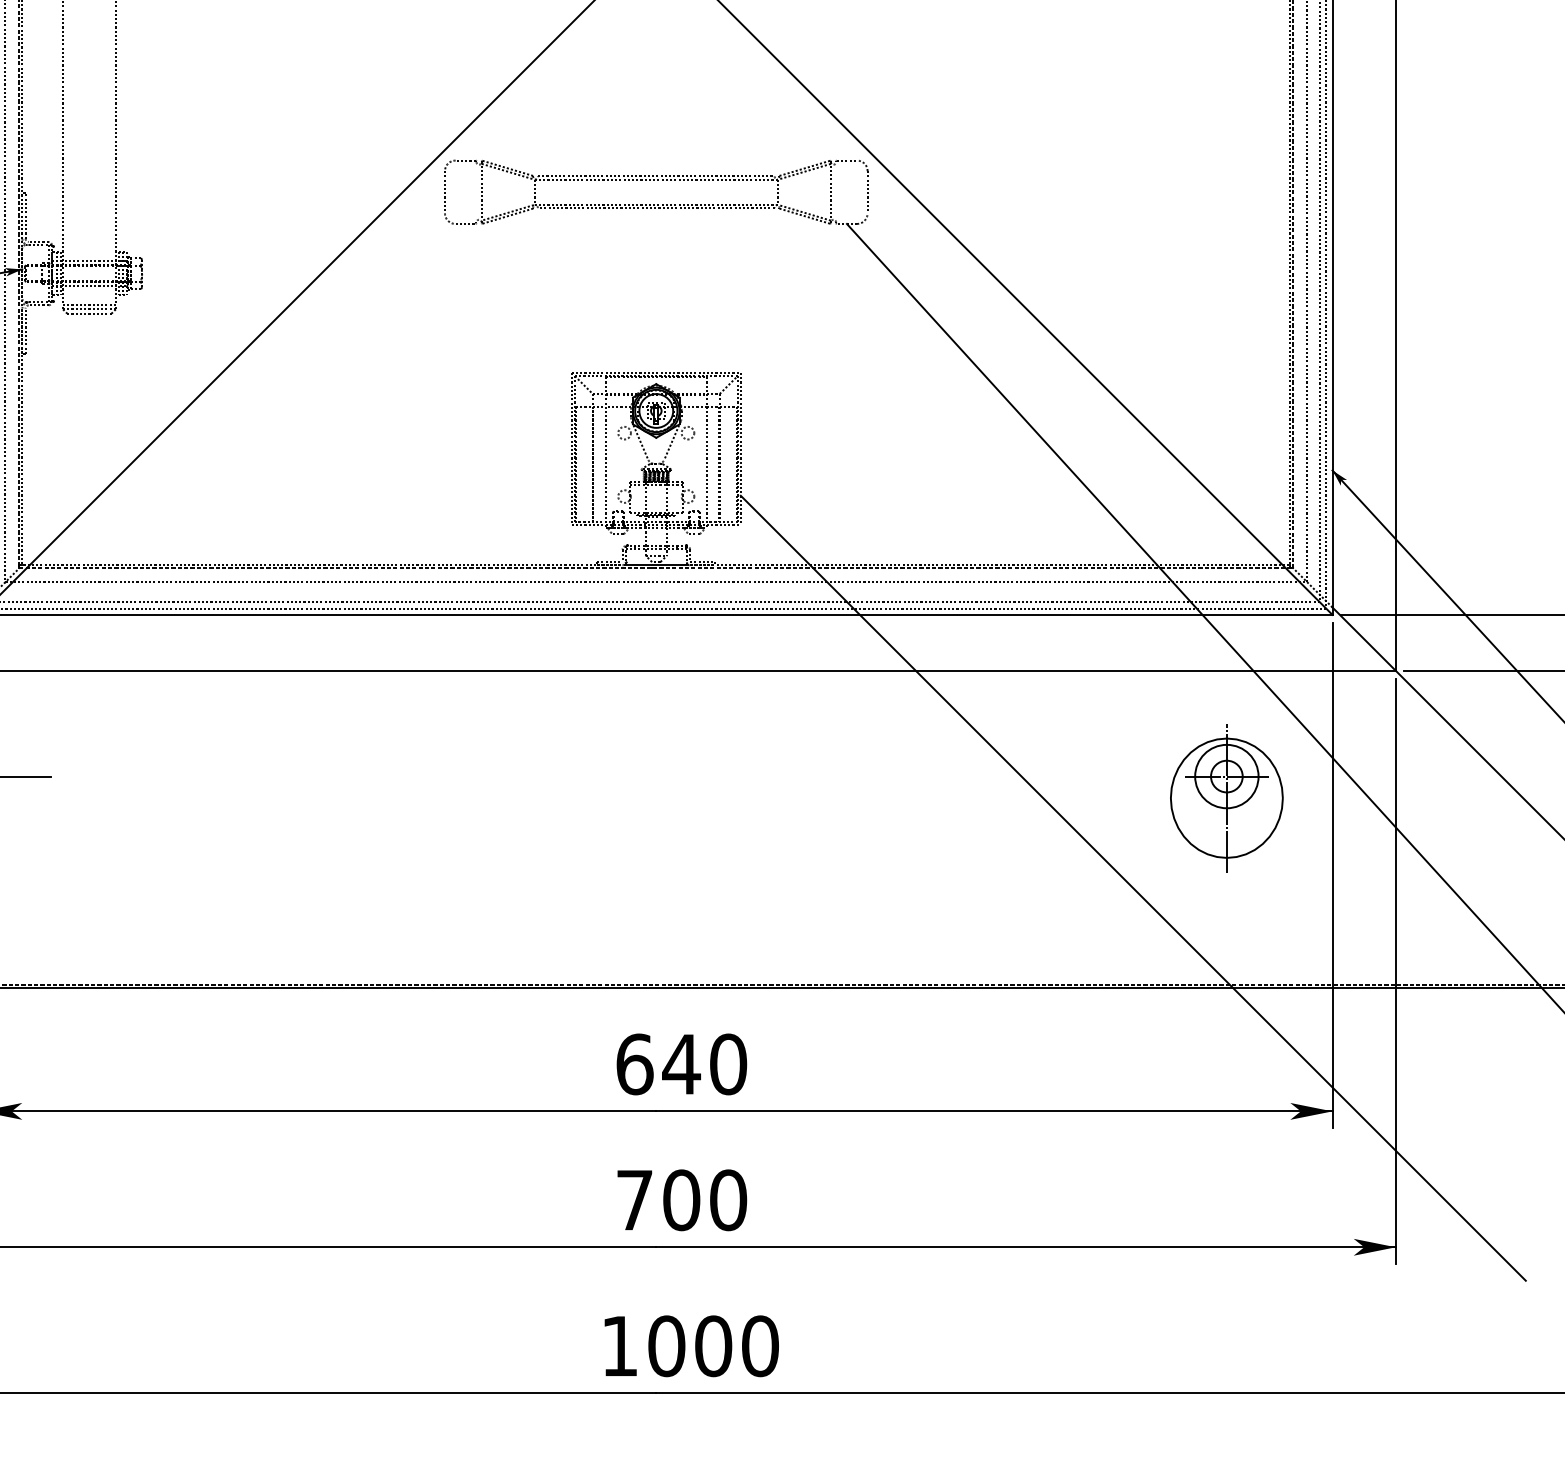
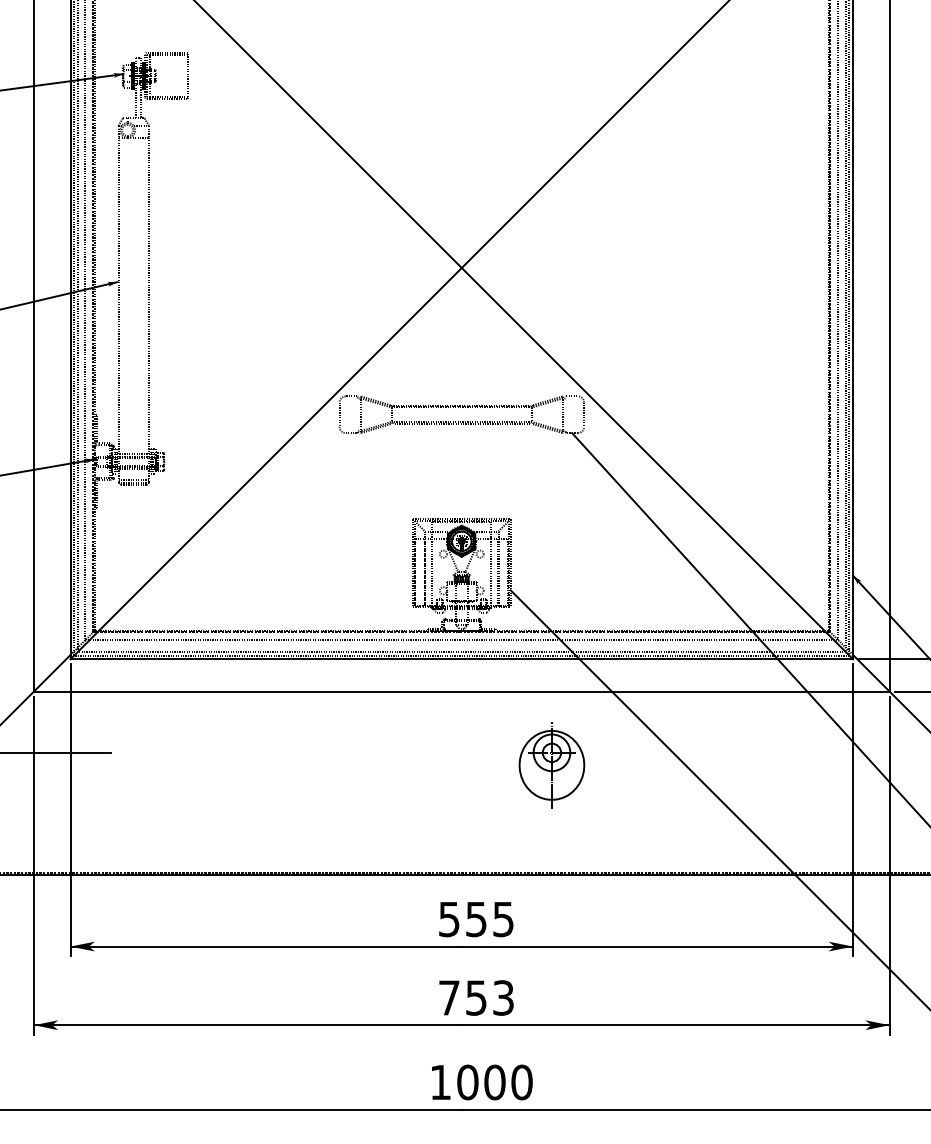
part: (1226, 798) -> (551, 765), moved
text: (681, 1064) -> (476, 919), 640 -> 555
text: (704, 1199) -> (489, 997), 700 -> 753

